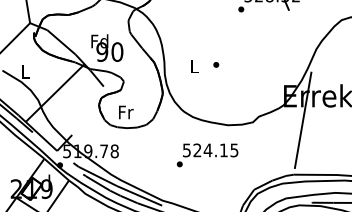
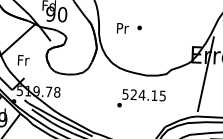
text: (194, 66) -> (122, 28), L -> Pr
text: (126, 112) -> (23, 60), moved
text: (207, 155) -> (141, 99), moved

